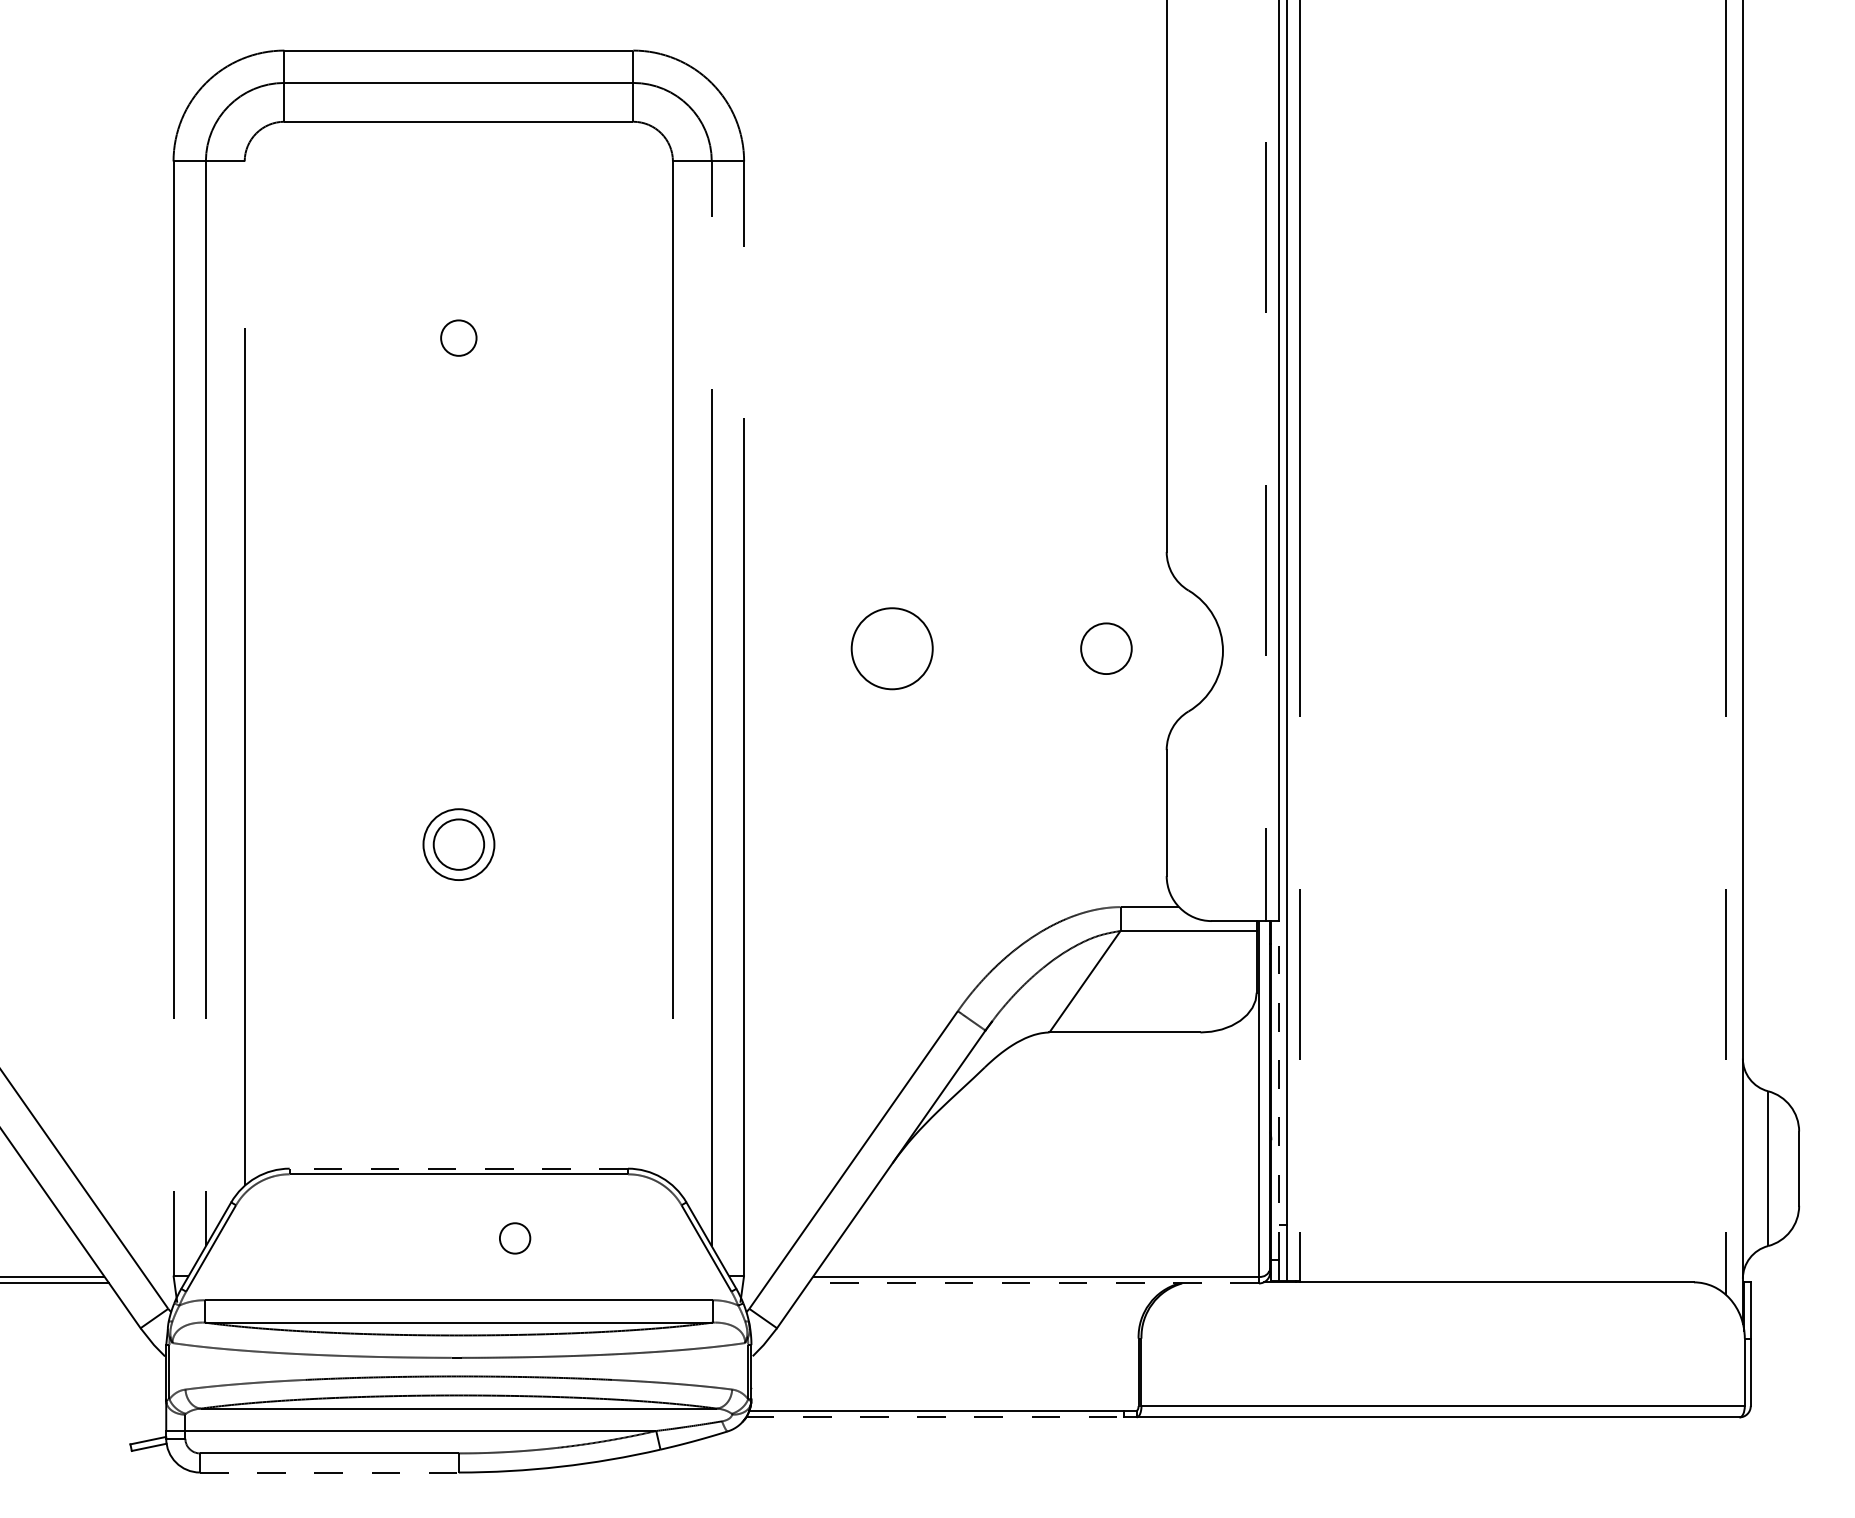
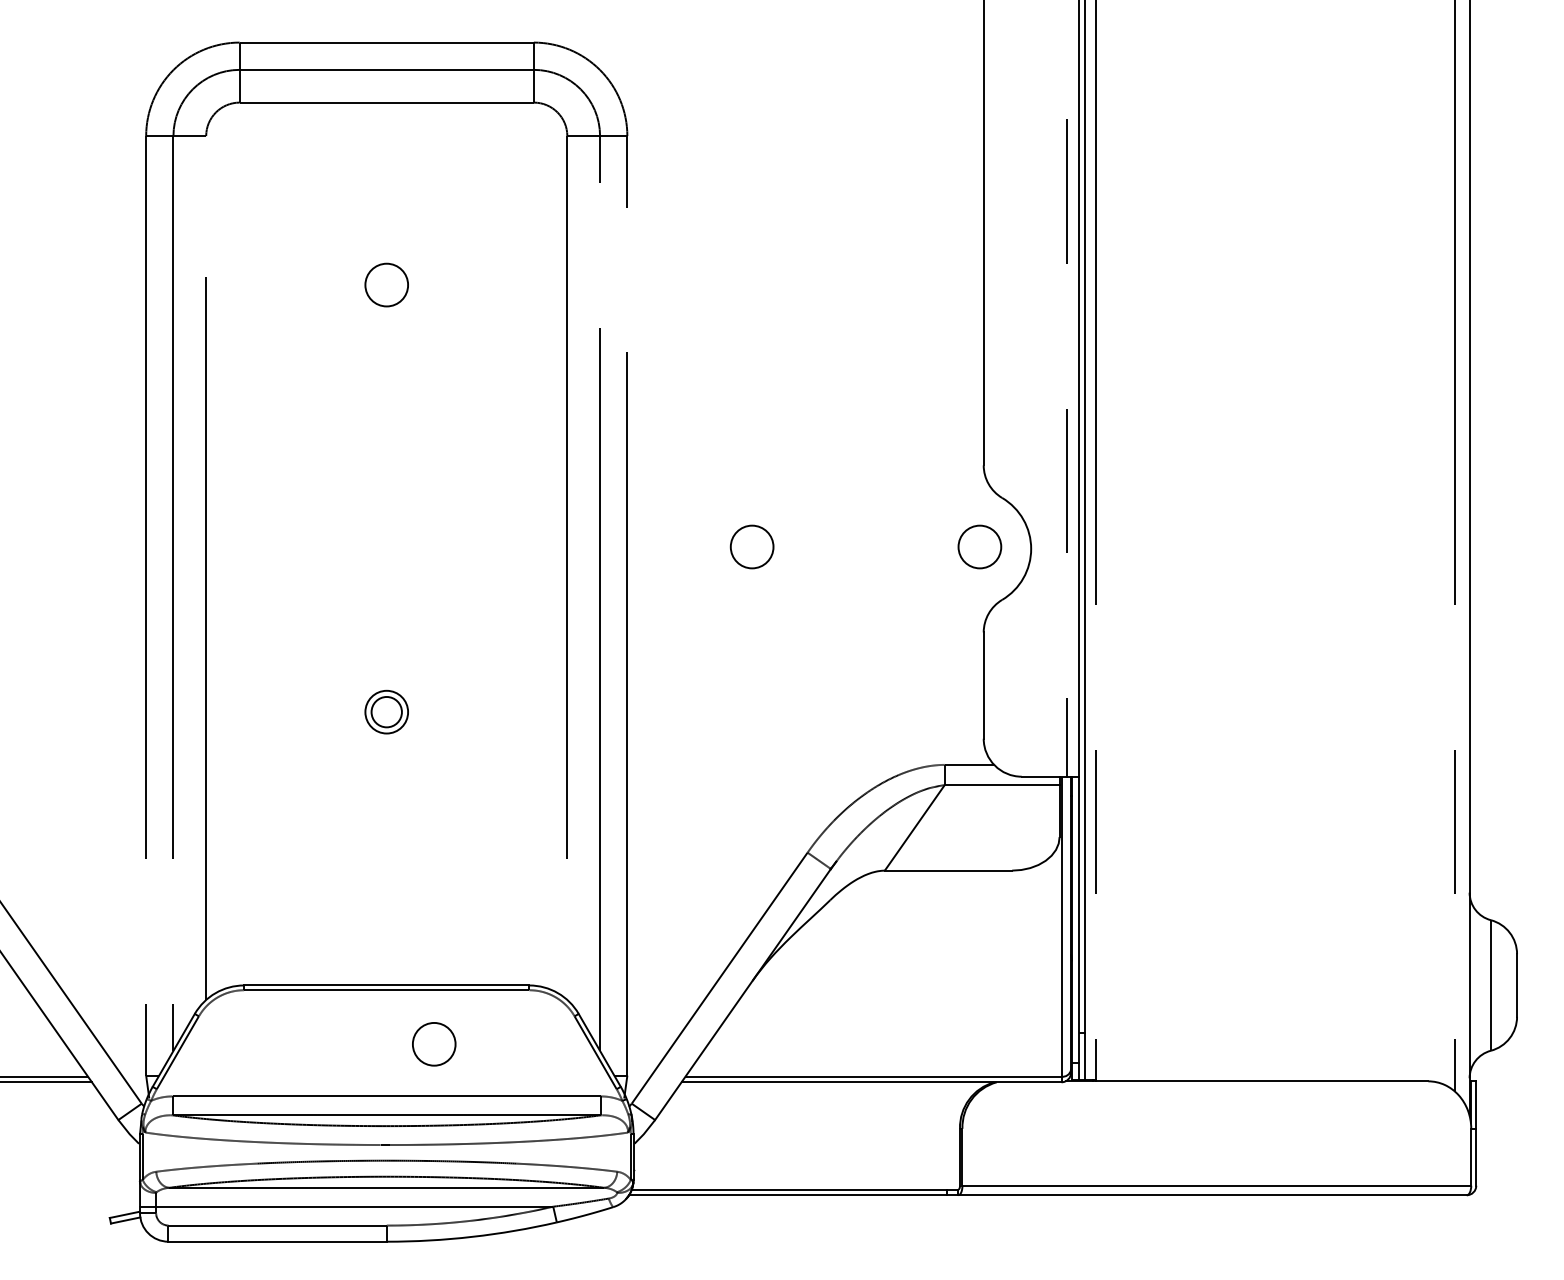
circle: (458, 337) -> (386, 284), size x1.43
circle: (891, 648) -> (751, 546), size x0.62
circle: (1105, 648) -> (979, 546), moved
part: (458, 843) -> (386, 711), size x0.71
line: (1279, 1090) -> (1078, 919), dashed -> solid
line: (458, 1168) -> (386, 985), dashed -> solid
circle: (514, 1237) -> (433, 1043), size x1.67
line: (1033, 1283) -> (871, 1082), dashed -> solid
line: (935, 1417) -> (788, 1195), dashed -> solid
line: (330, 1472) -> (278, 1241), dashed -> solid

